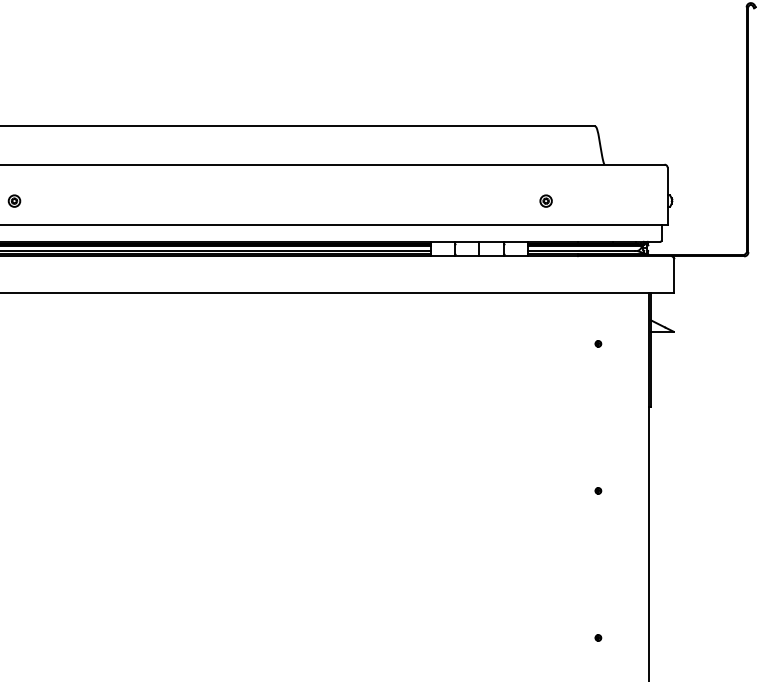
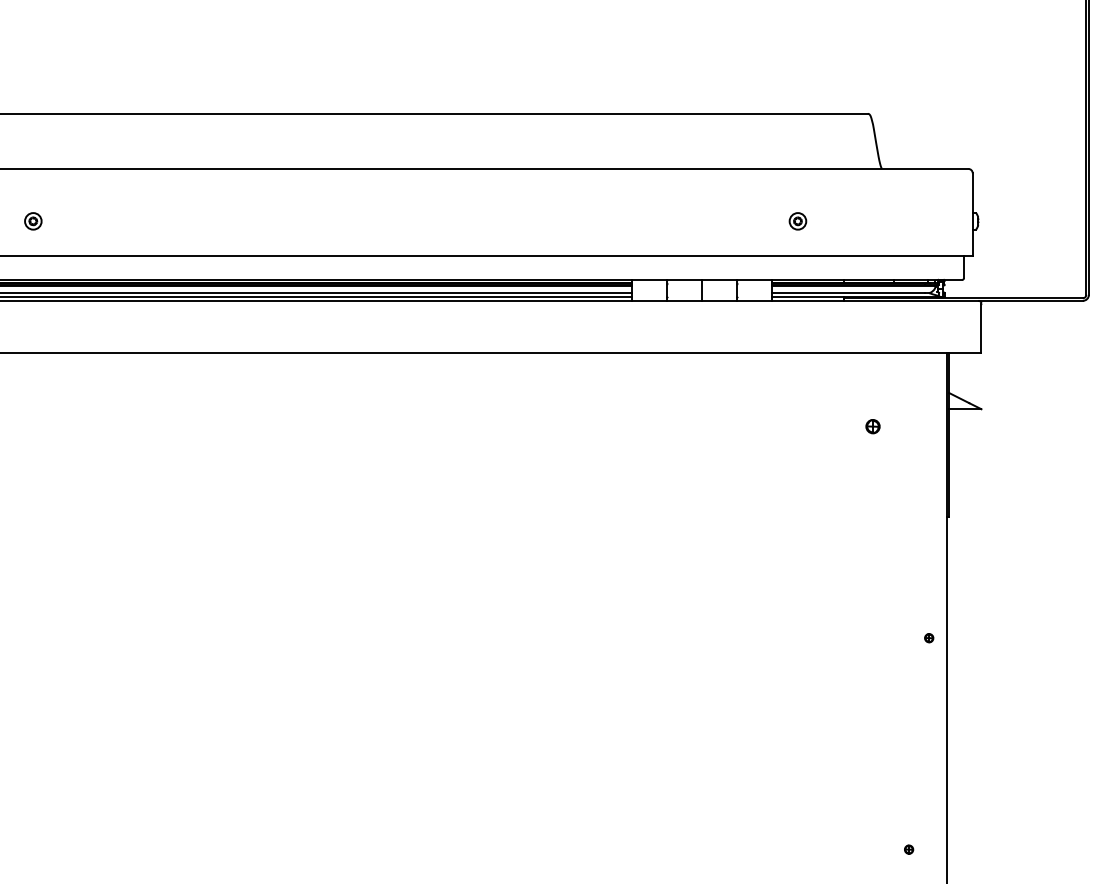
part: (598, 343) -> (873, 426), size x1.6
part: (598, 490) -> (929, 637), moved
part: (598, 637) -> (909, 848), moved

